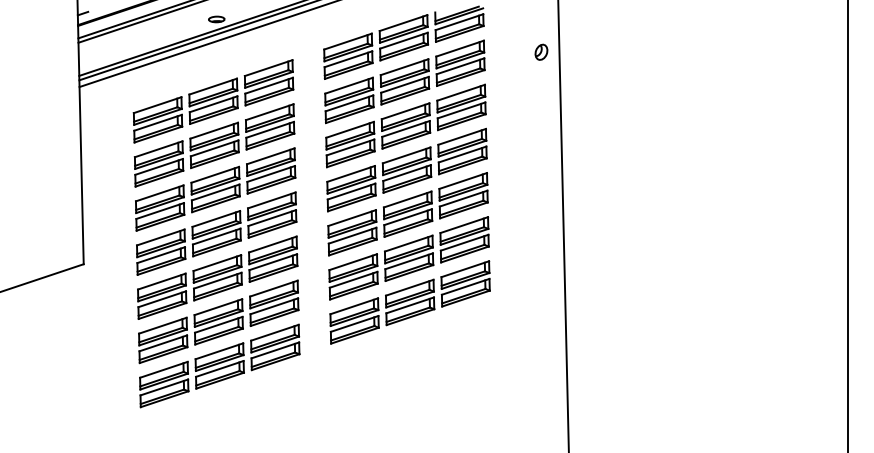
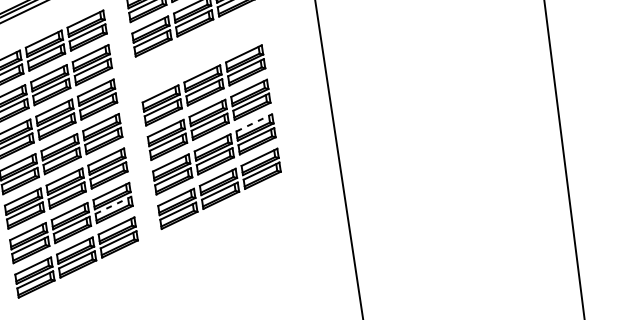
part: (405, 125) -> (198, 50), removed
line: (464, 224) -> (254, 122), solid -> dashed
line: (274, 306) -> (113, 205), solid -> dashed

